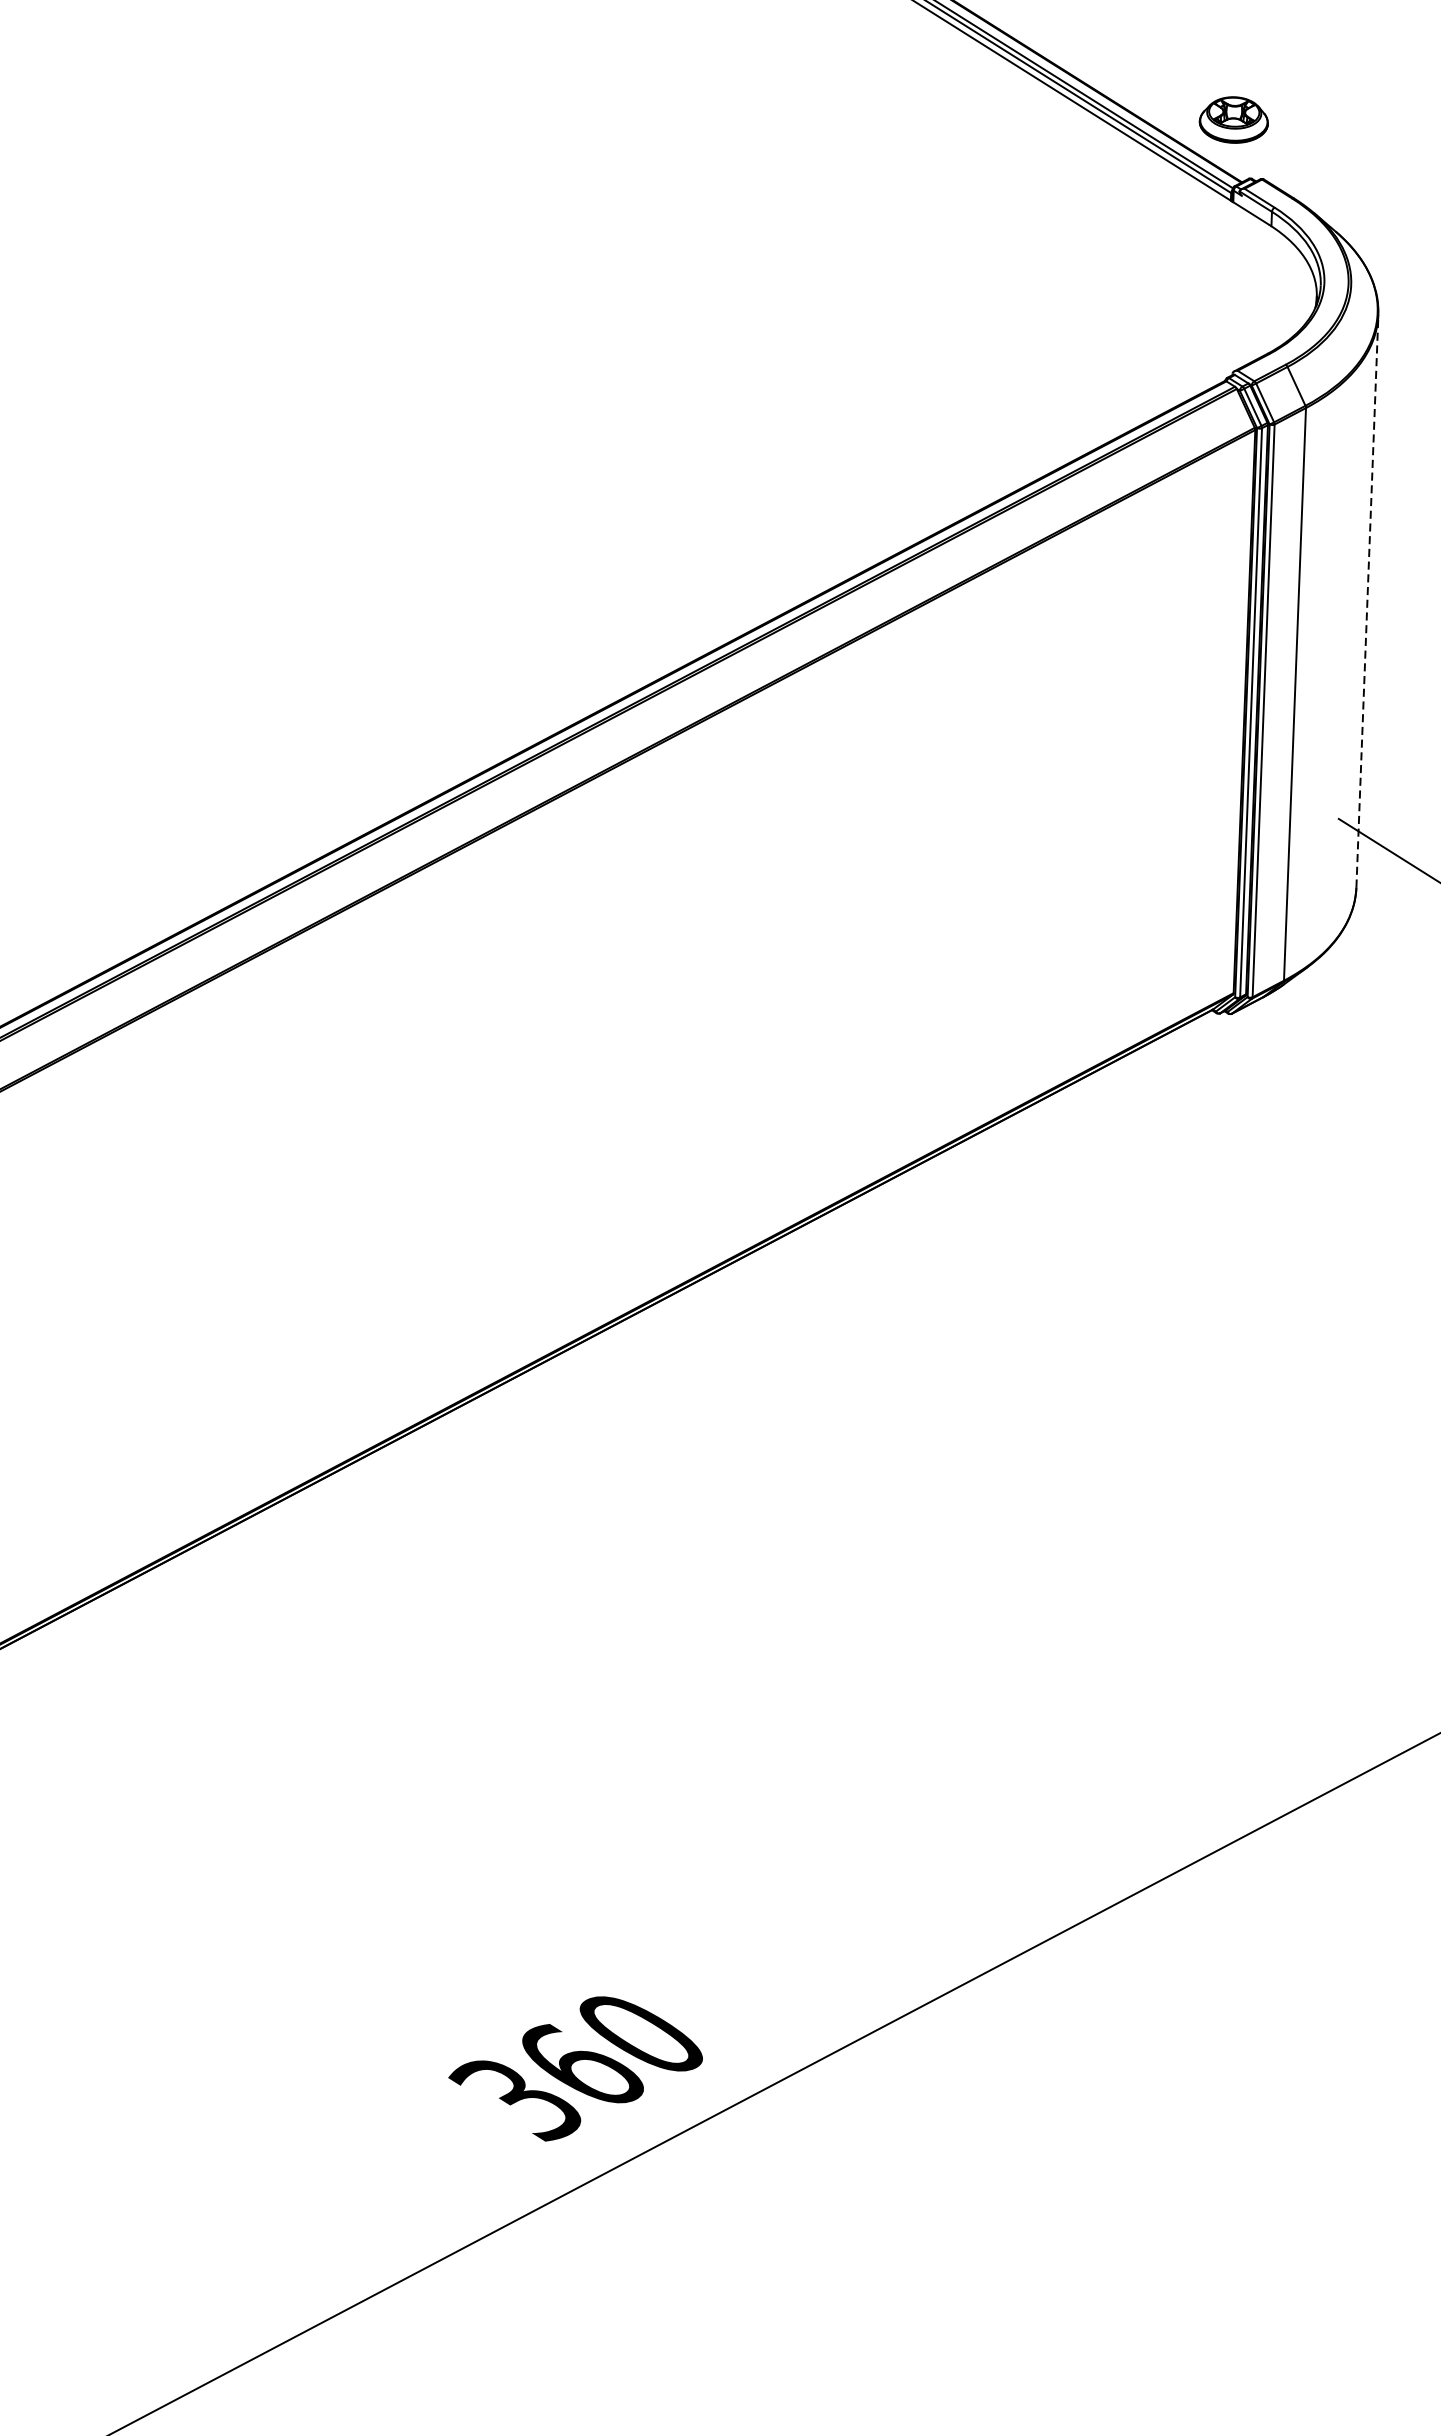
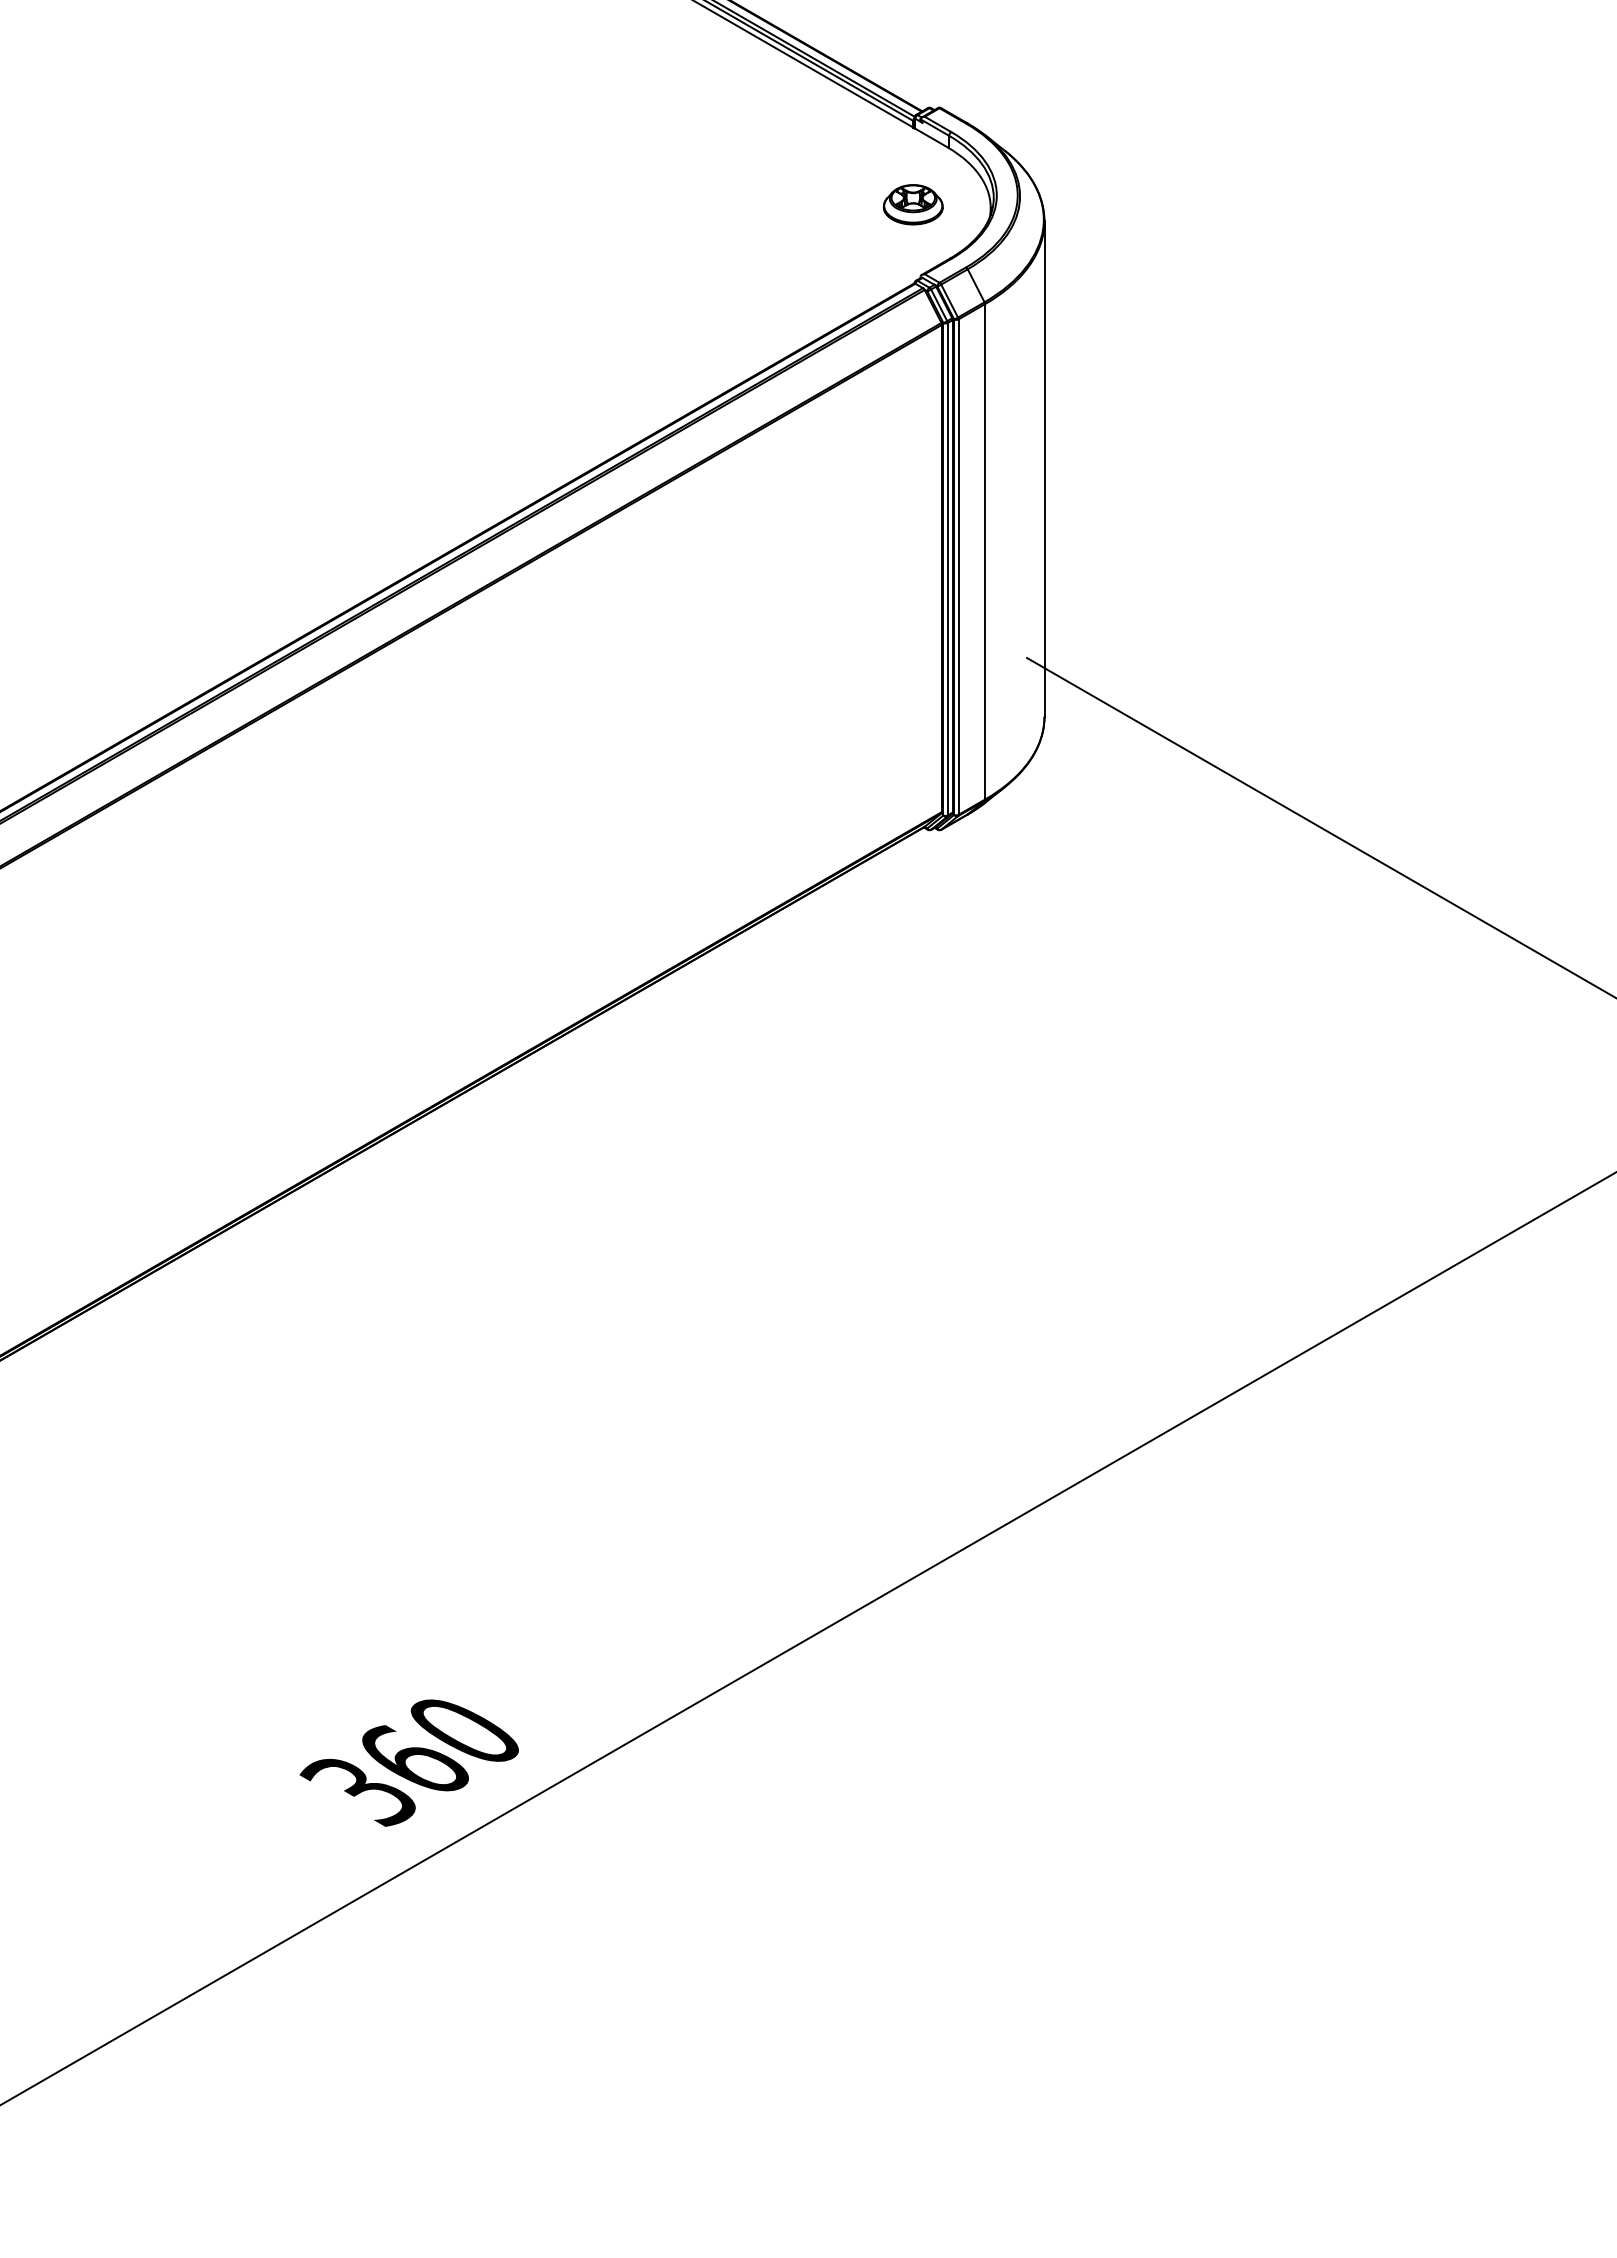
part: (1233, 119) -> (912, 204), moved
line: (1367, 600) -> (1044, 468), dashed -> solid

